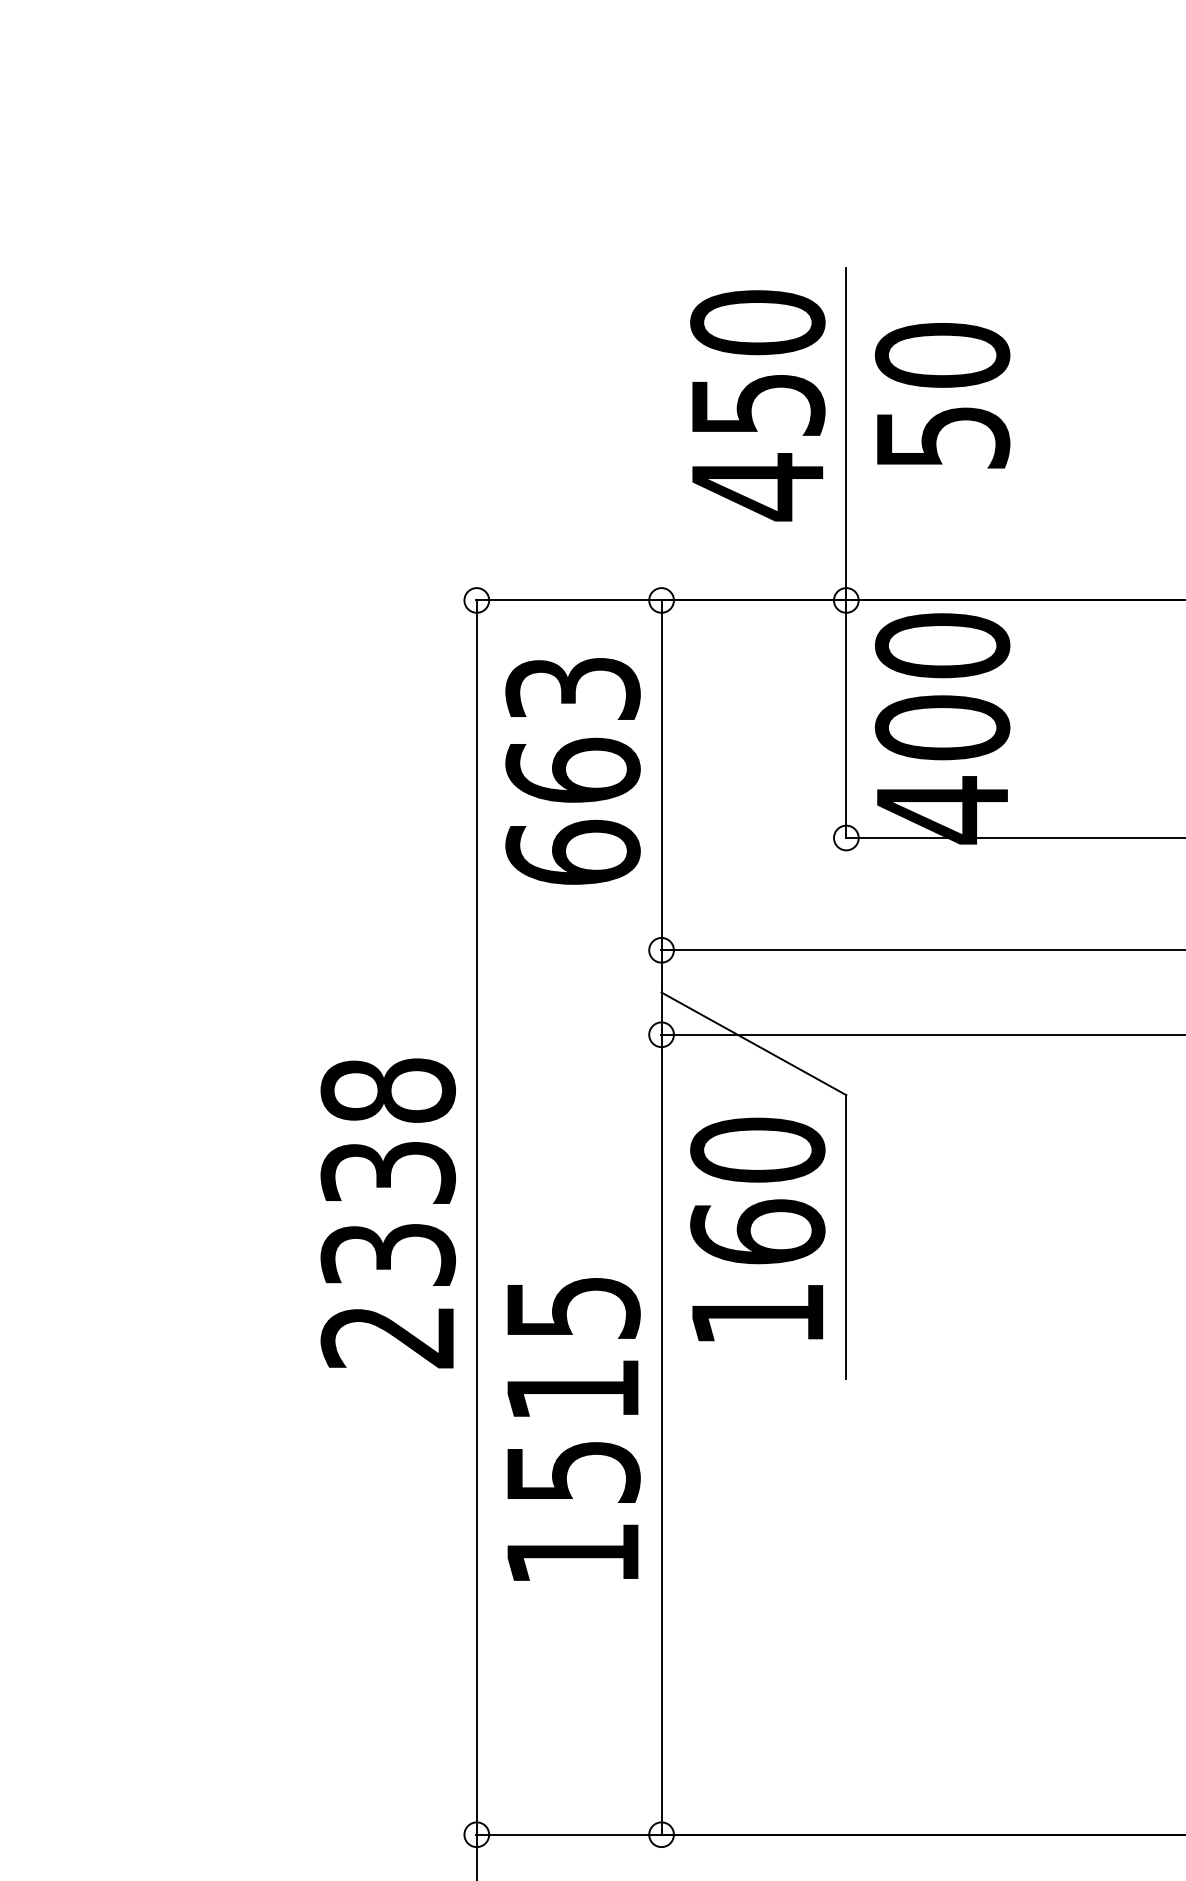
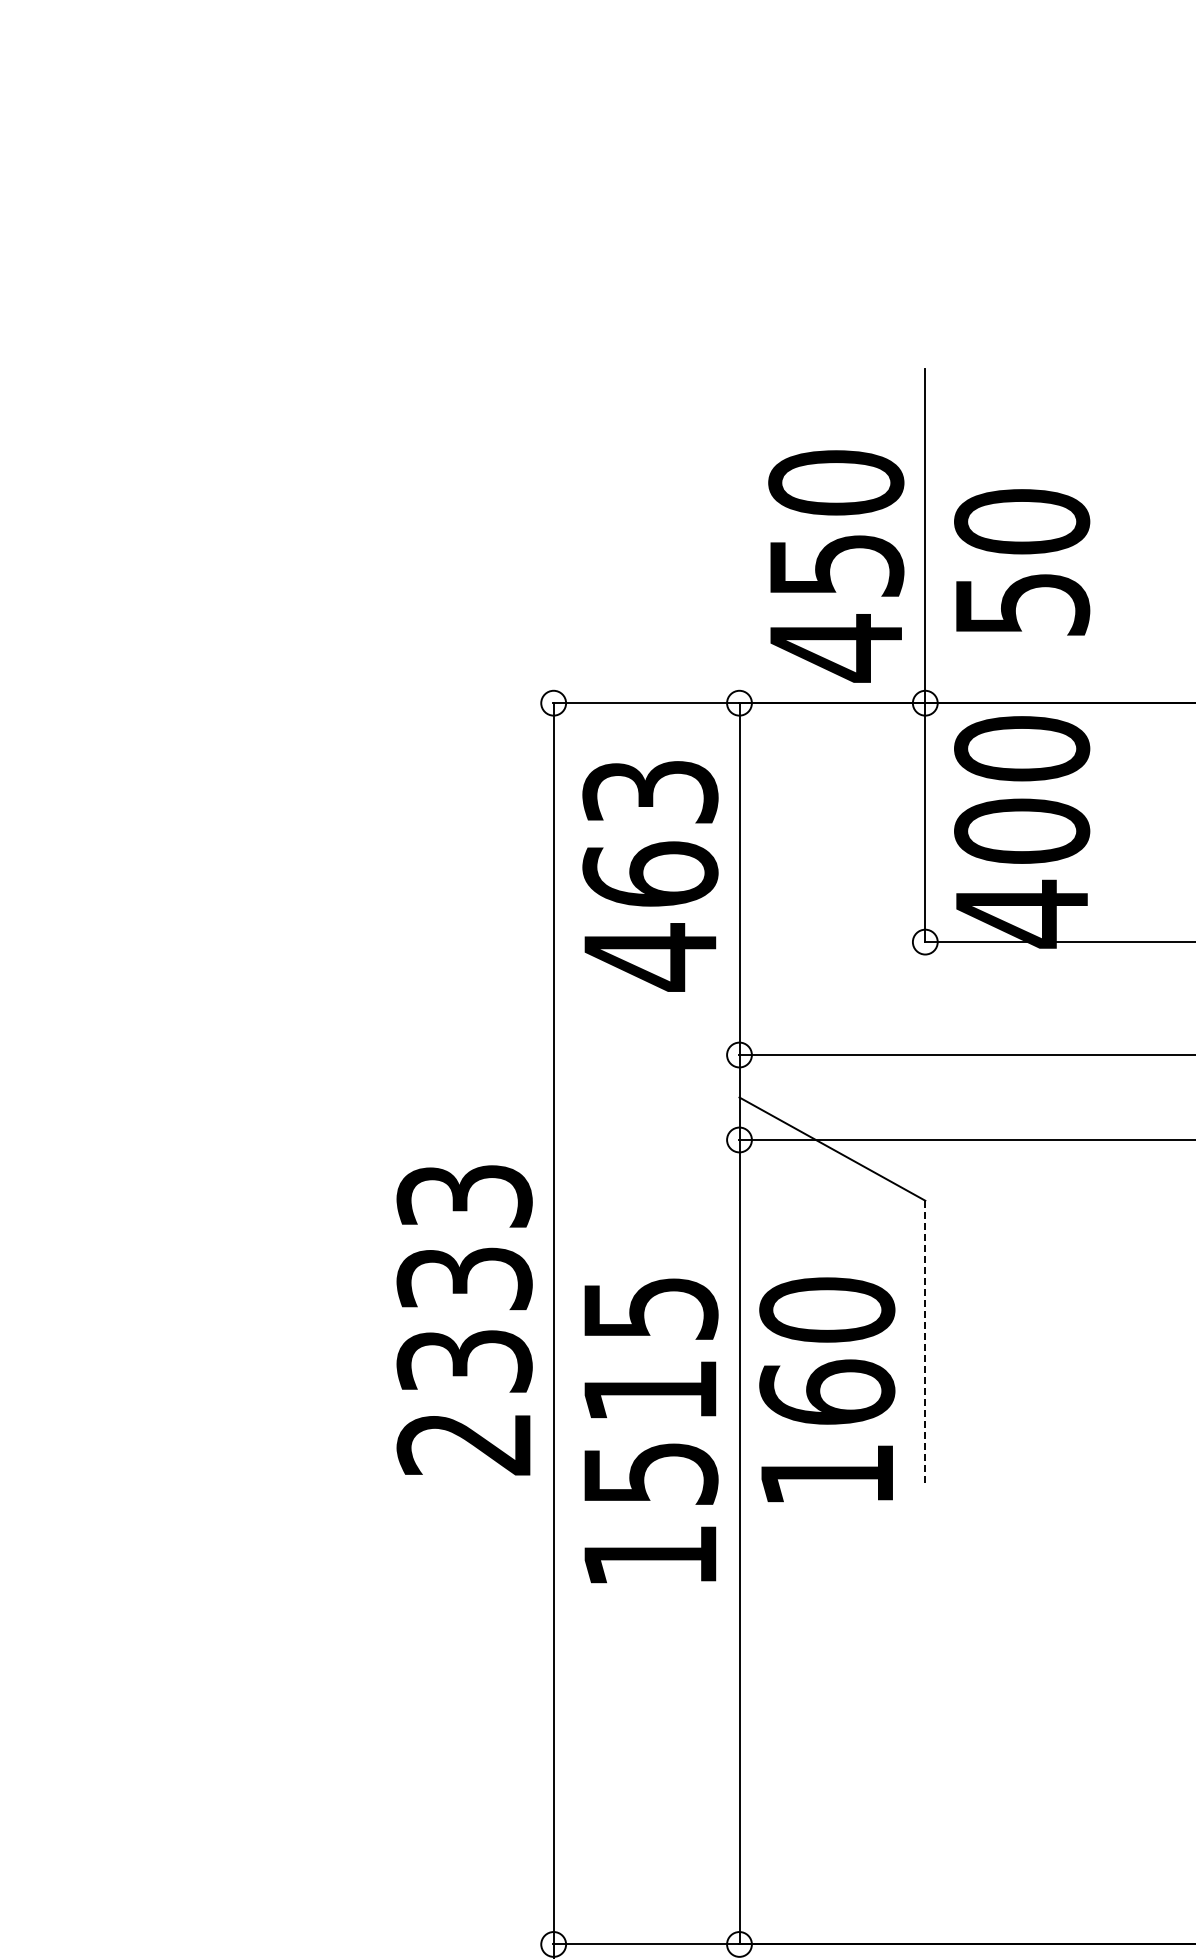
text: (942, 395) -> (1022, 562), moved
text: (758, 405) -> (836, 566), moved
text: (573, 853) -> (650, 957), 663 -> 463
text: (388, 1089) -> (464, 1195), 2338 -> 2333
text: (758, 1229) -> (827, 1389), moved
line: (846, 1237) -> (925, 1343), solid -> dashed
text: (574, 1429) -> (651, 1430), moved

